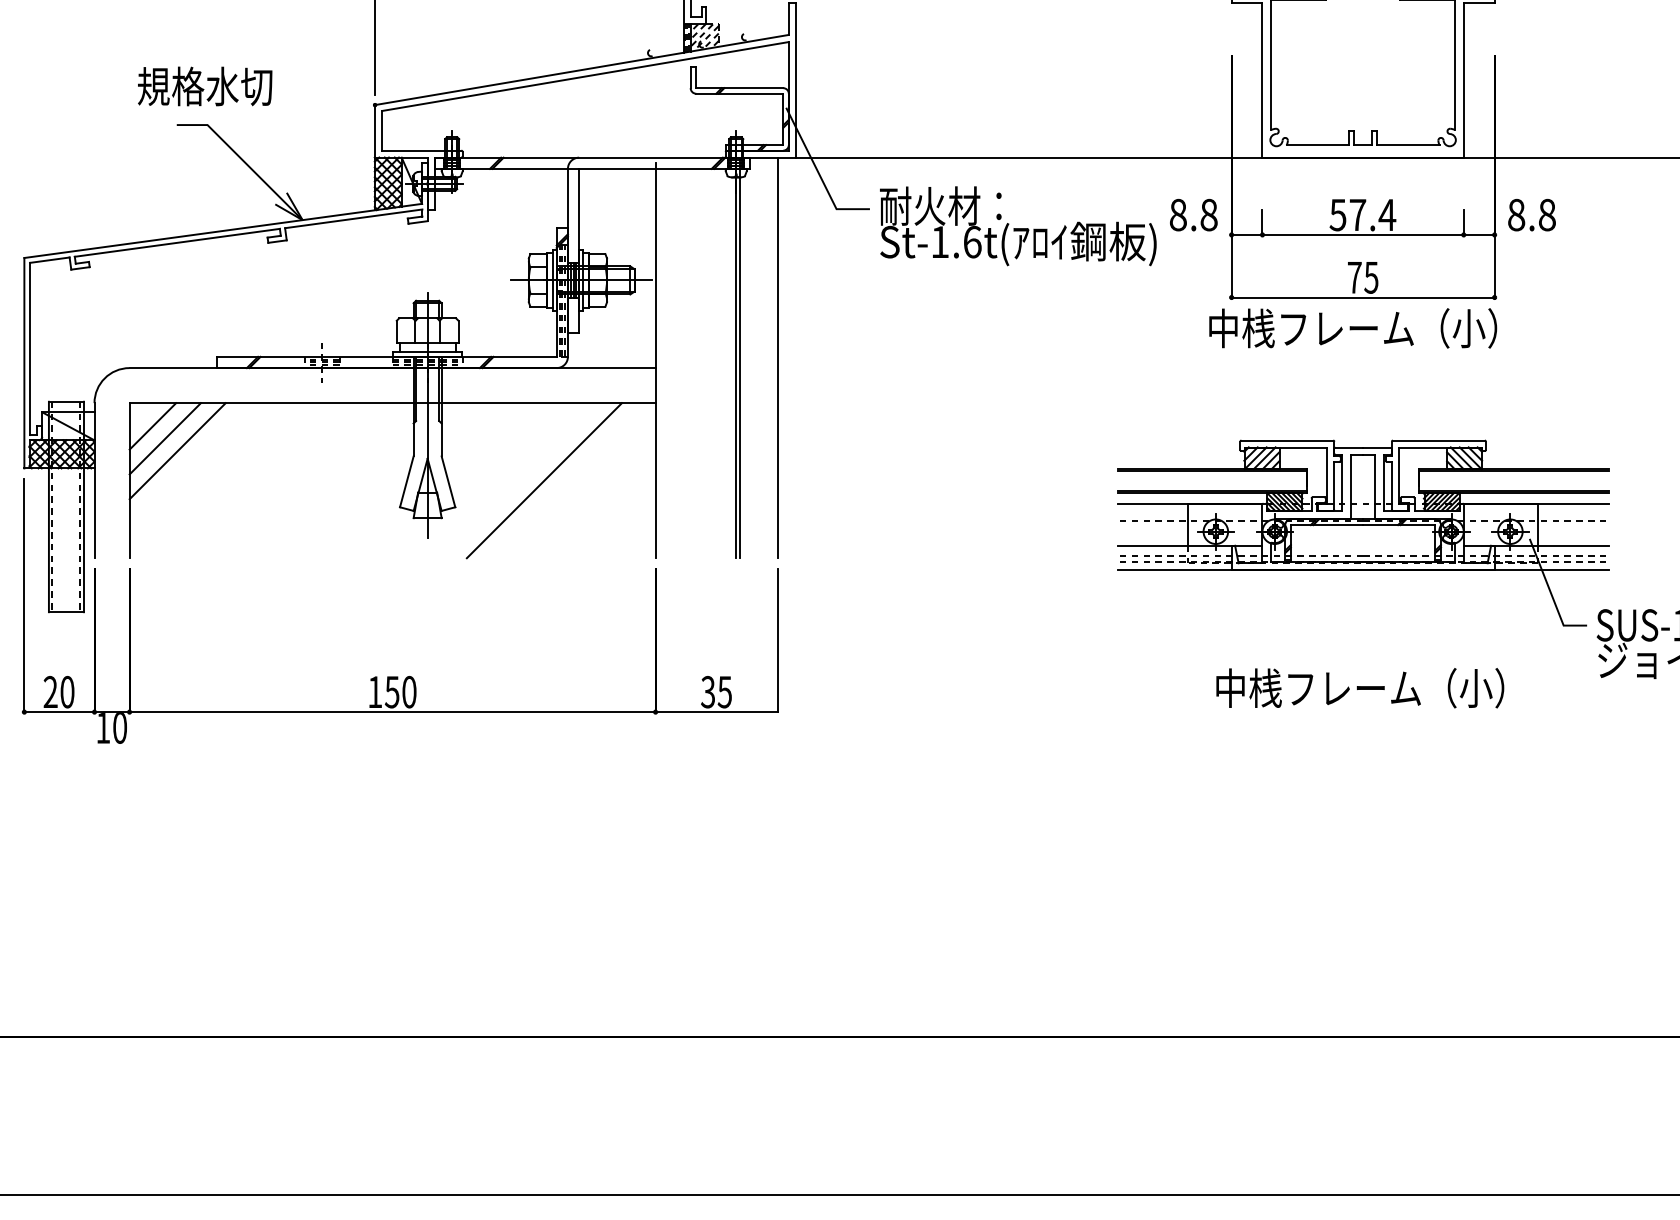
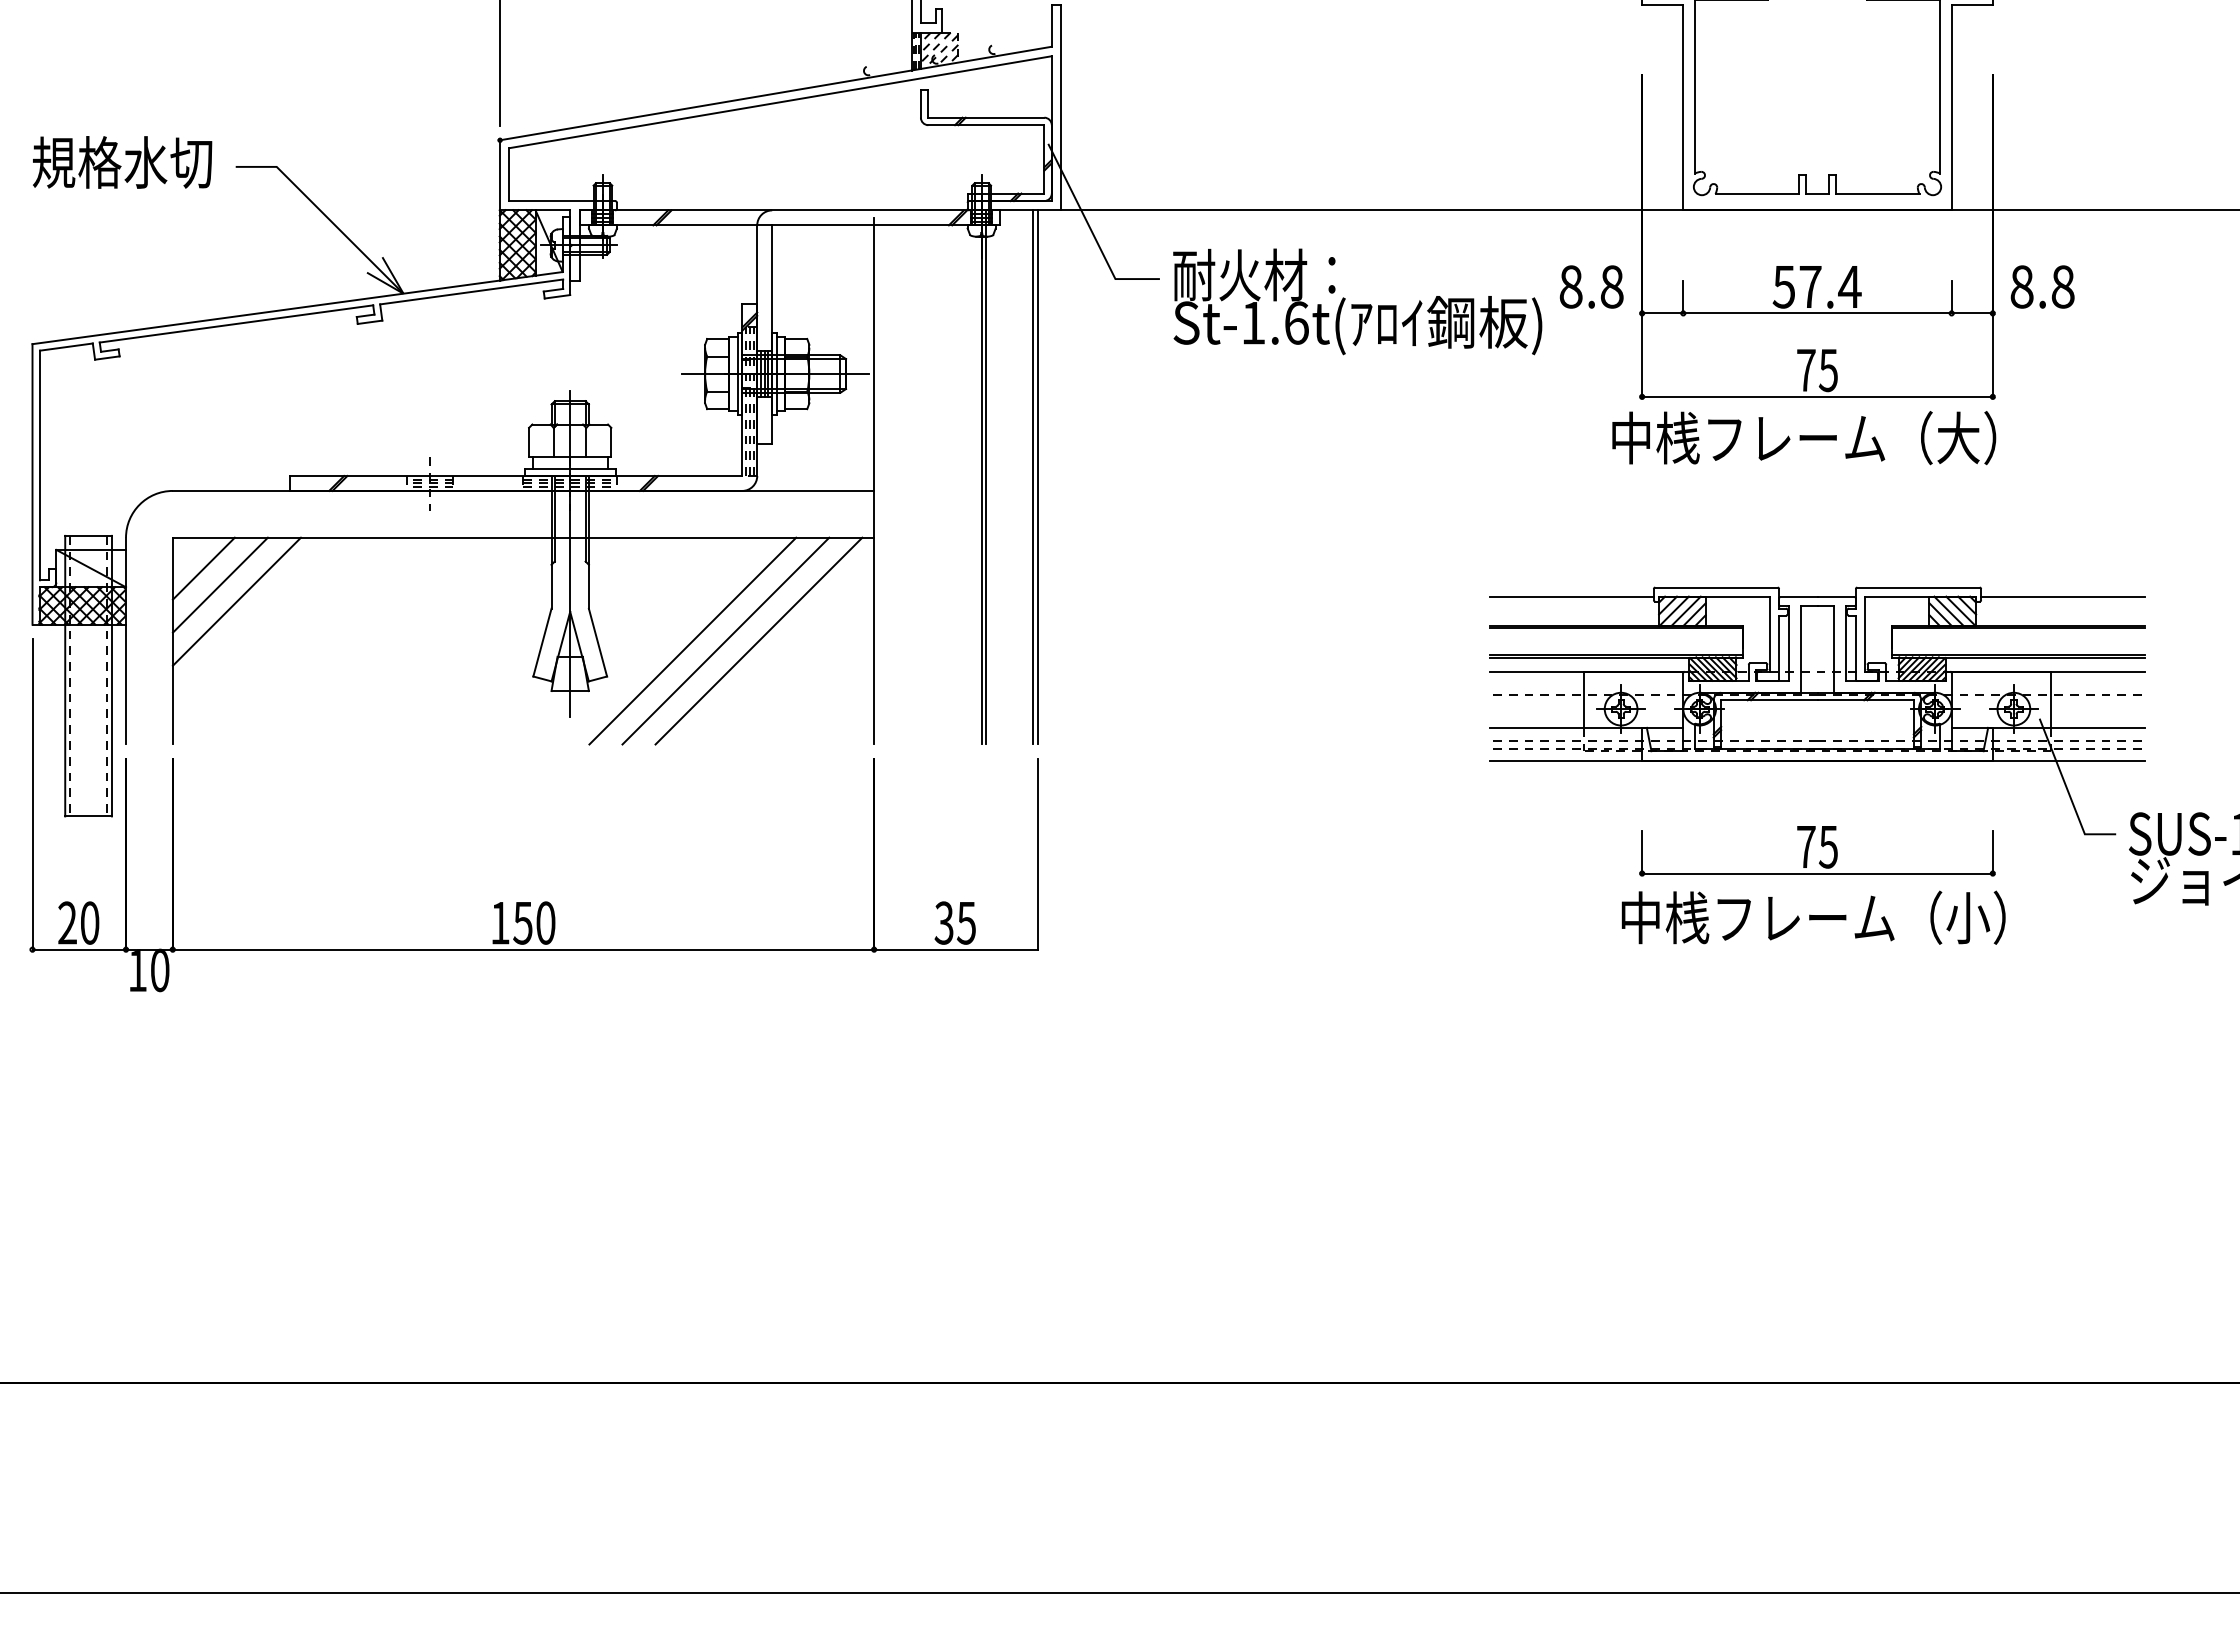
text: (205, 86) -> (122, 162), moved
text: (1468, 328) -> (1958, 437), 中桟フレーム（小） -> 中桟フレーム（大）
line: (775, 358) -> (1033, 477), added
line: (1178, 447) -> (1571, 596), added
line: (1546, 447) -> (2062, 596), added
line: (519, 480) -> (692, 640), added
line: (568, 480) -> (758, 640), added
part: (1366, 634) -> (1822, 846), added

